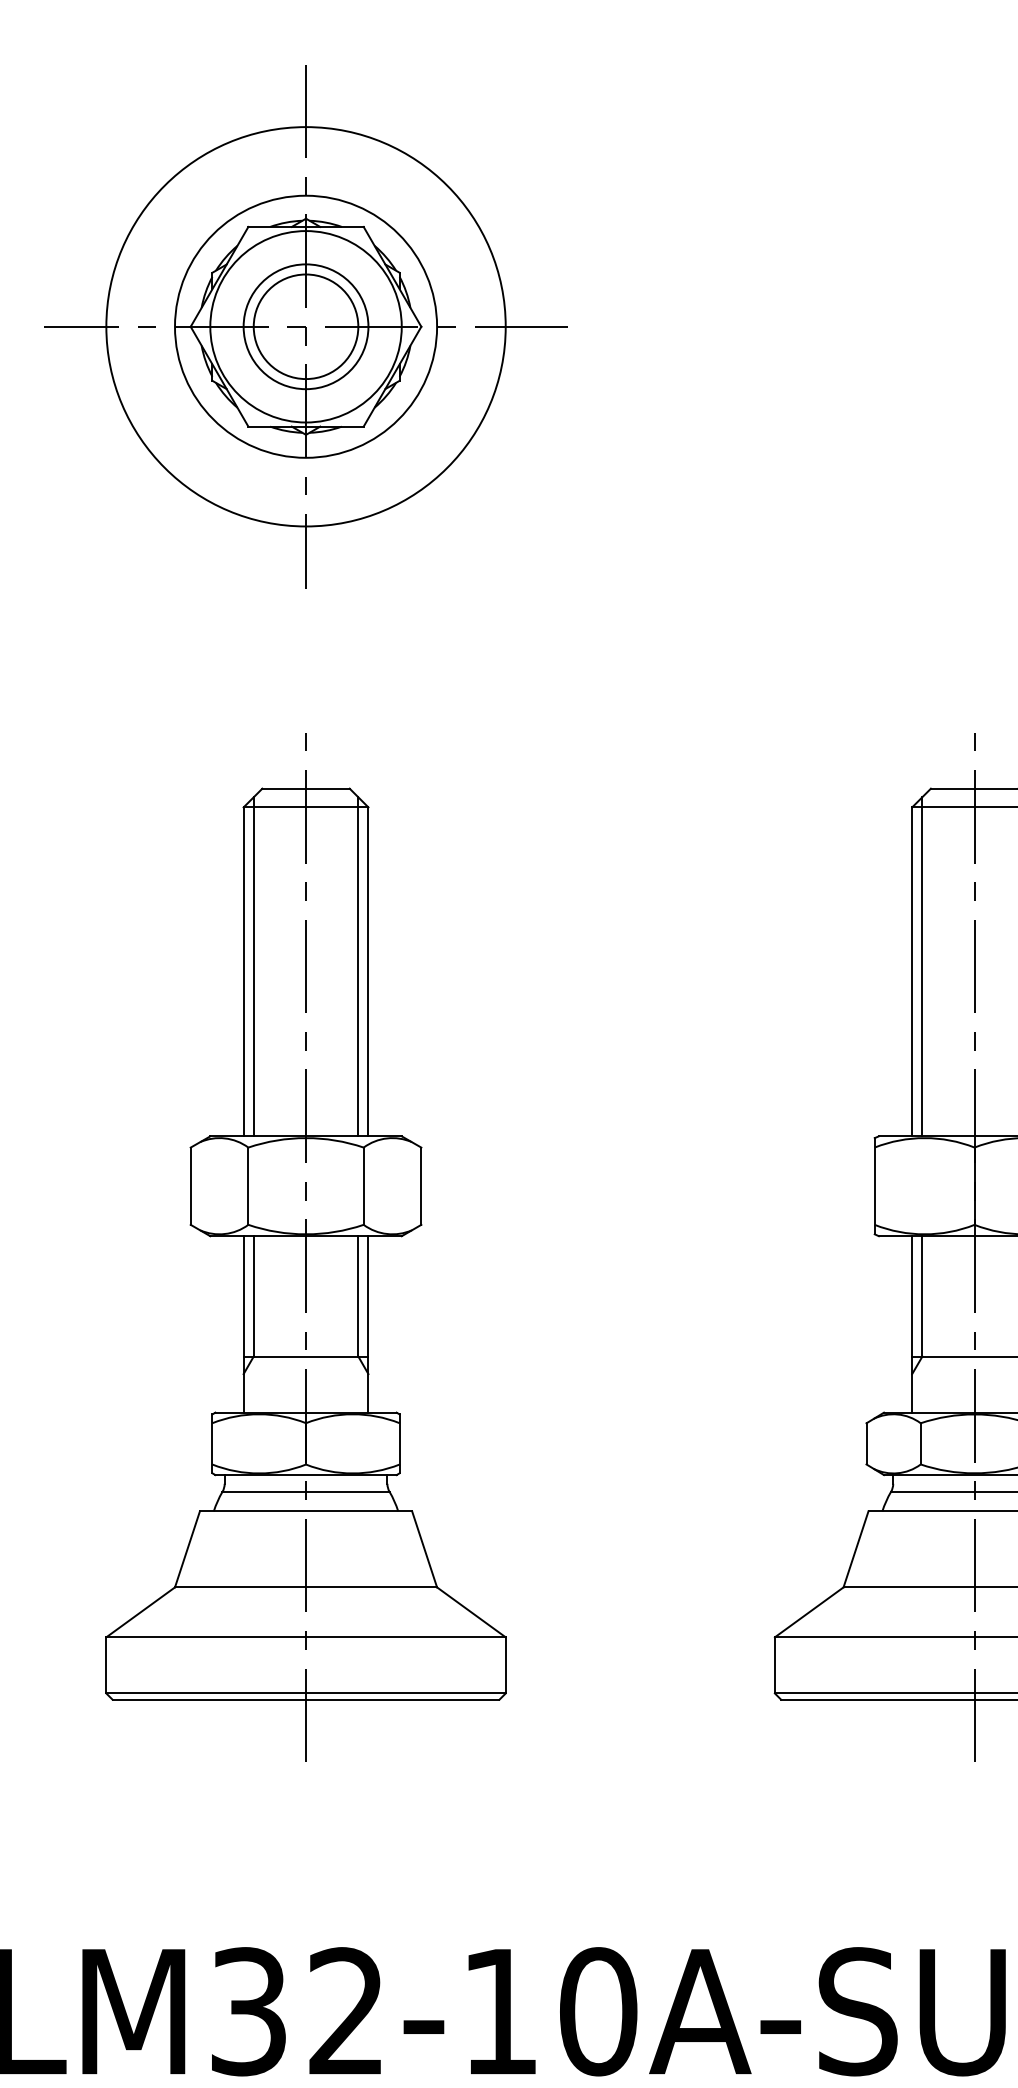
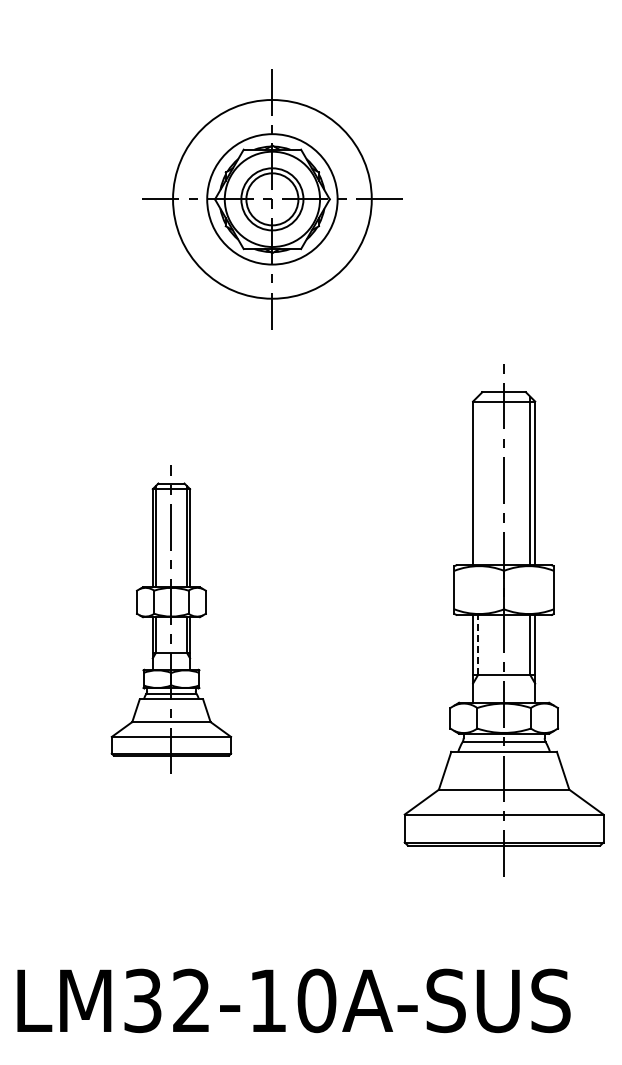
part: (306, 327) -> (272, 199), moved
line: (923, 966) -> (478, 480), removed
part: (306, 1247) -> (171, 620), size x0.6
line: (923, 1295) -> (478, 644), solid -> dashed

